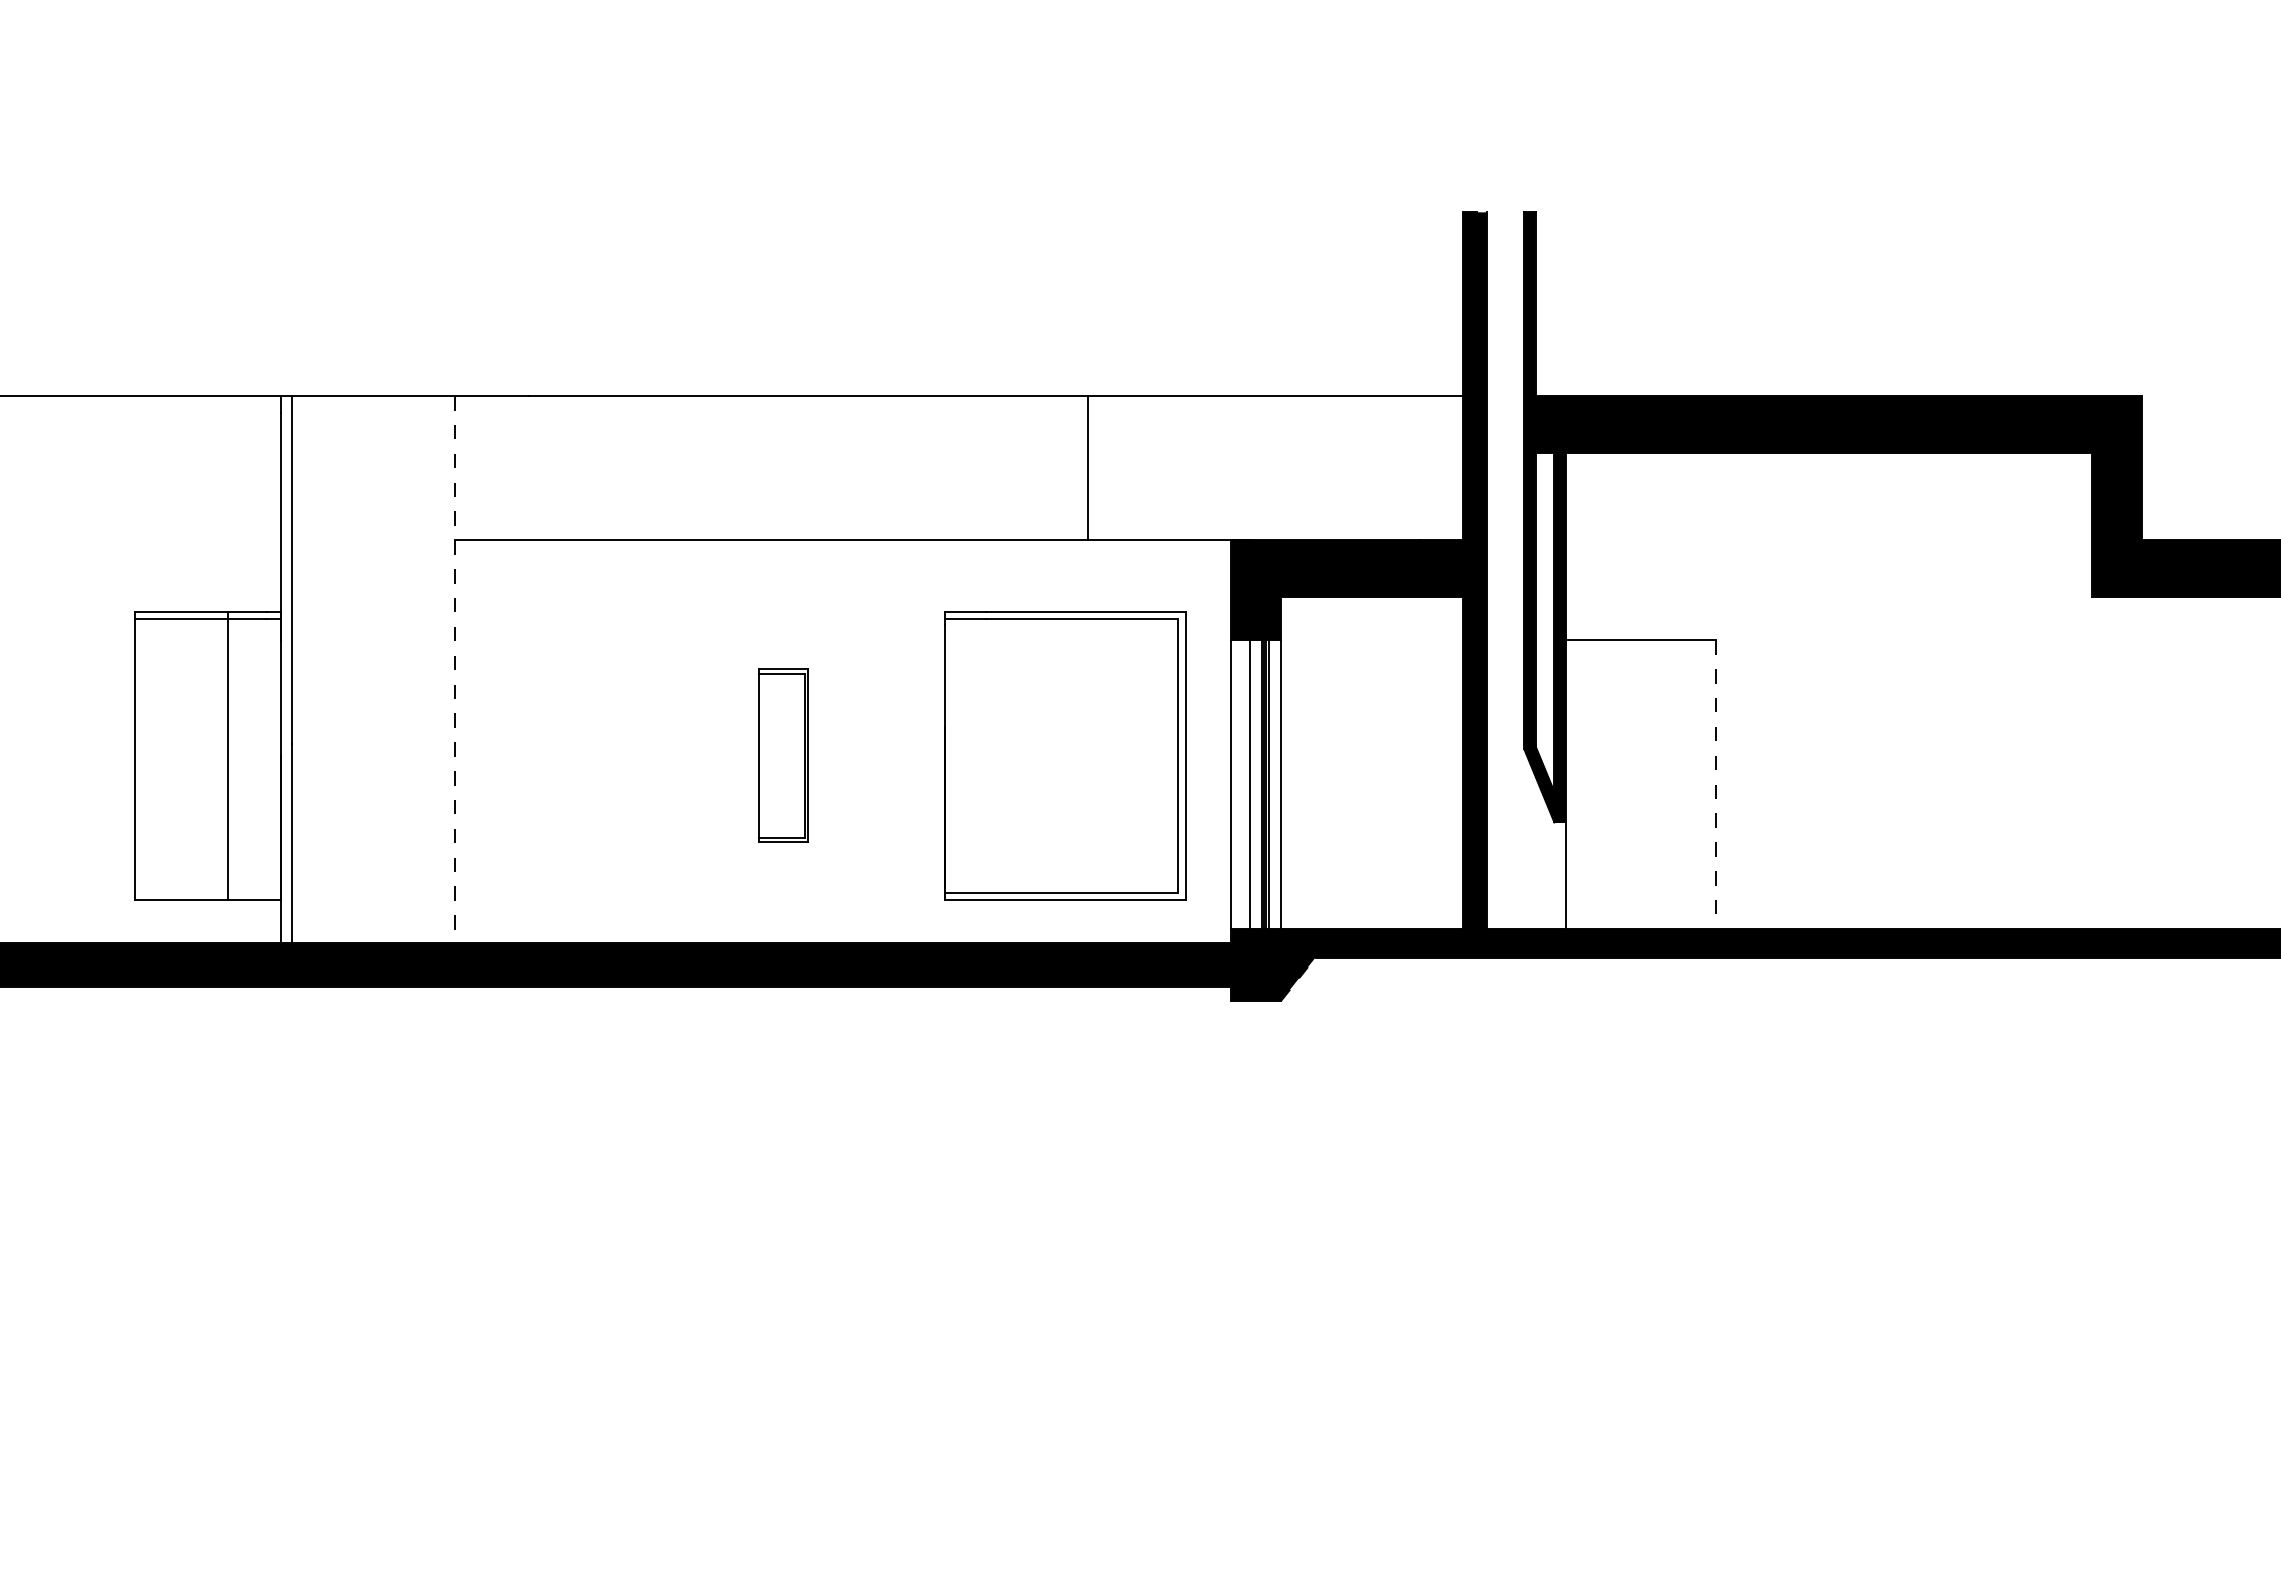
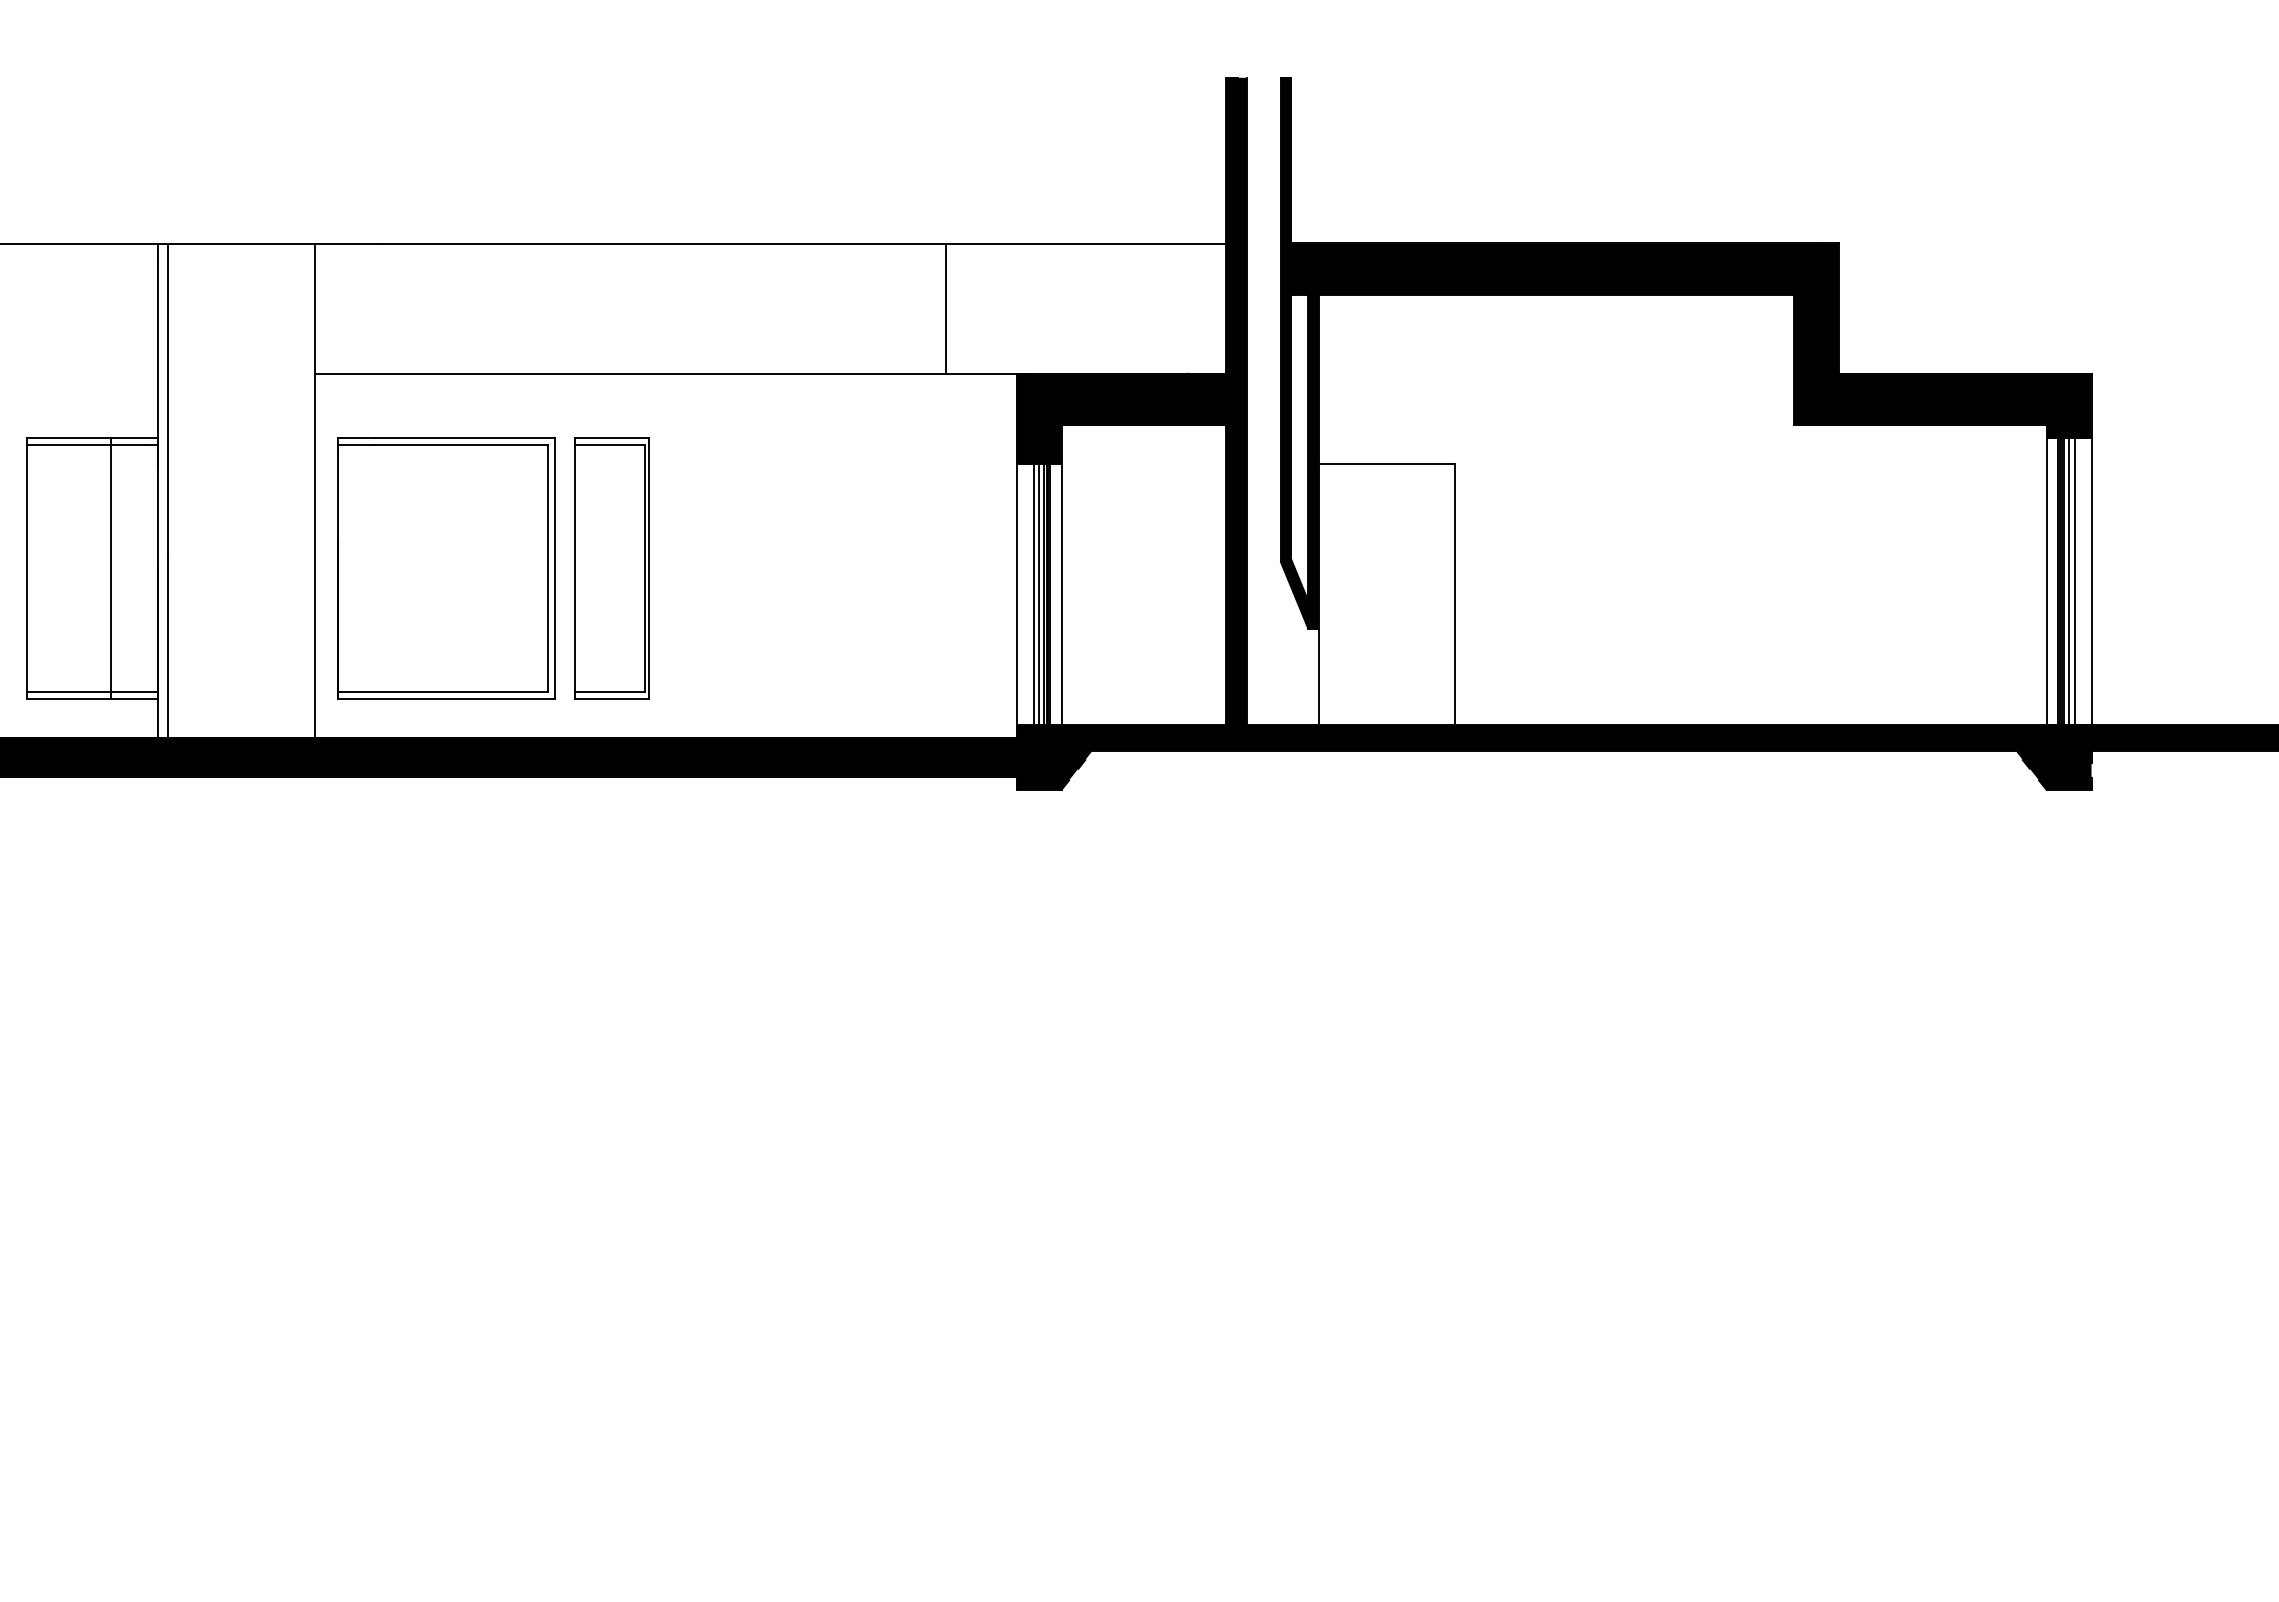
line: (1088, 467) -> (946, 308), moved
line: (454, 670) -> (315, 491), dashed -> solid
part: (782, 755) -> (611, 568), size x1.67
part: (1065, 755) -> (446, 568), moved
line: (1256, 784) -> (1039, 594), added
line: (1716, 785) -> (1454, 595), dashed -> solid
line: (207, 893) -> (92, 692), added

